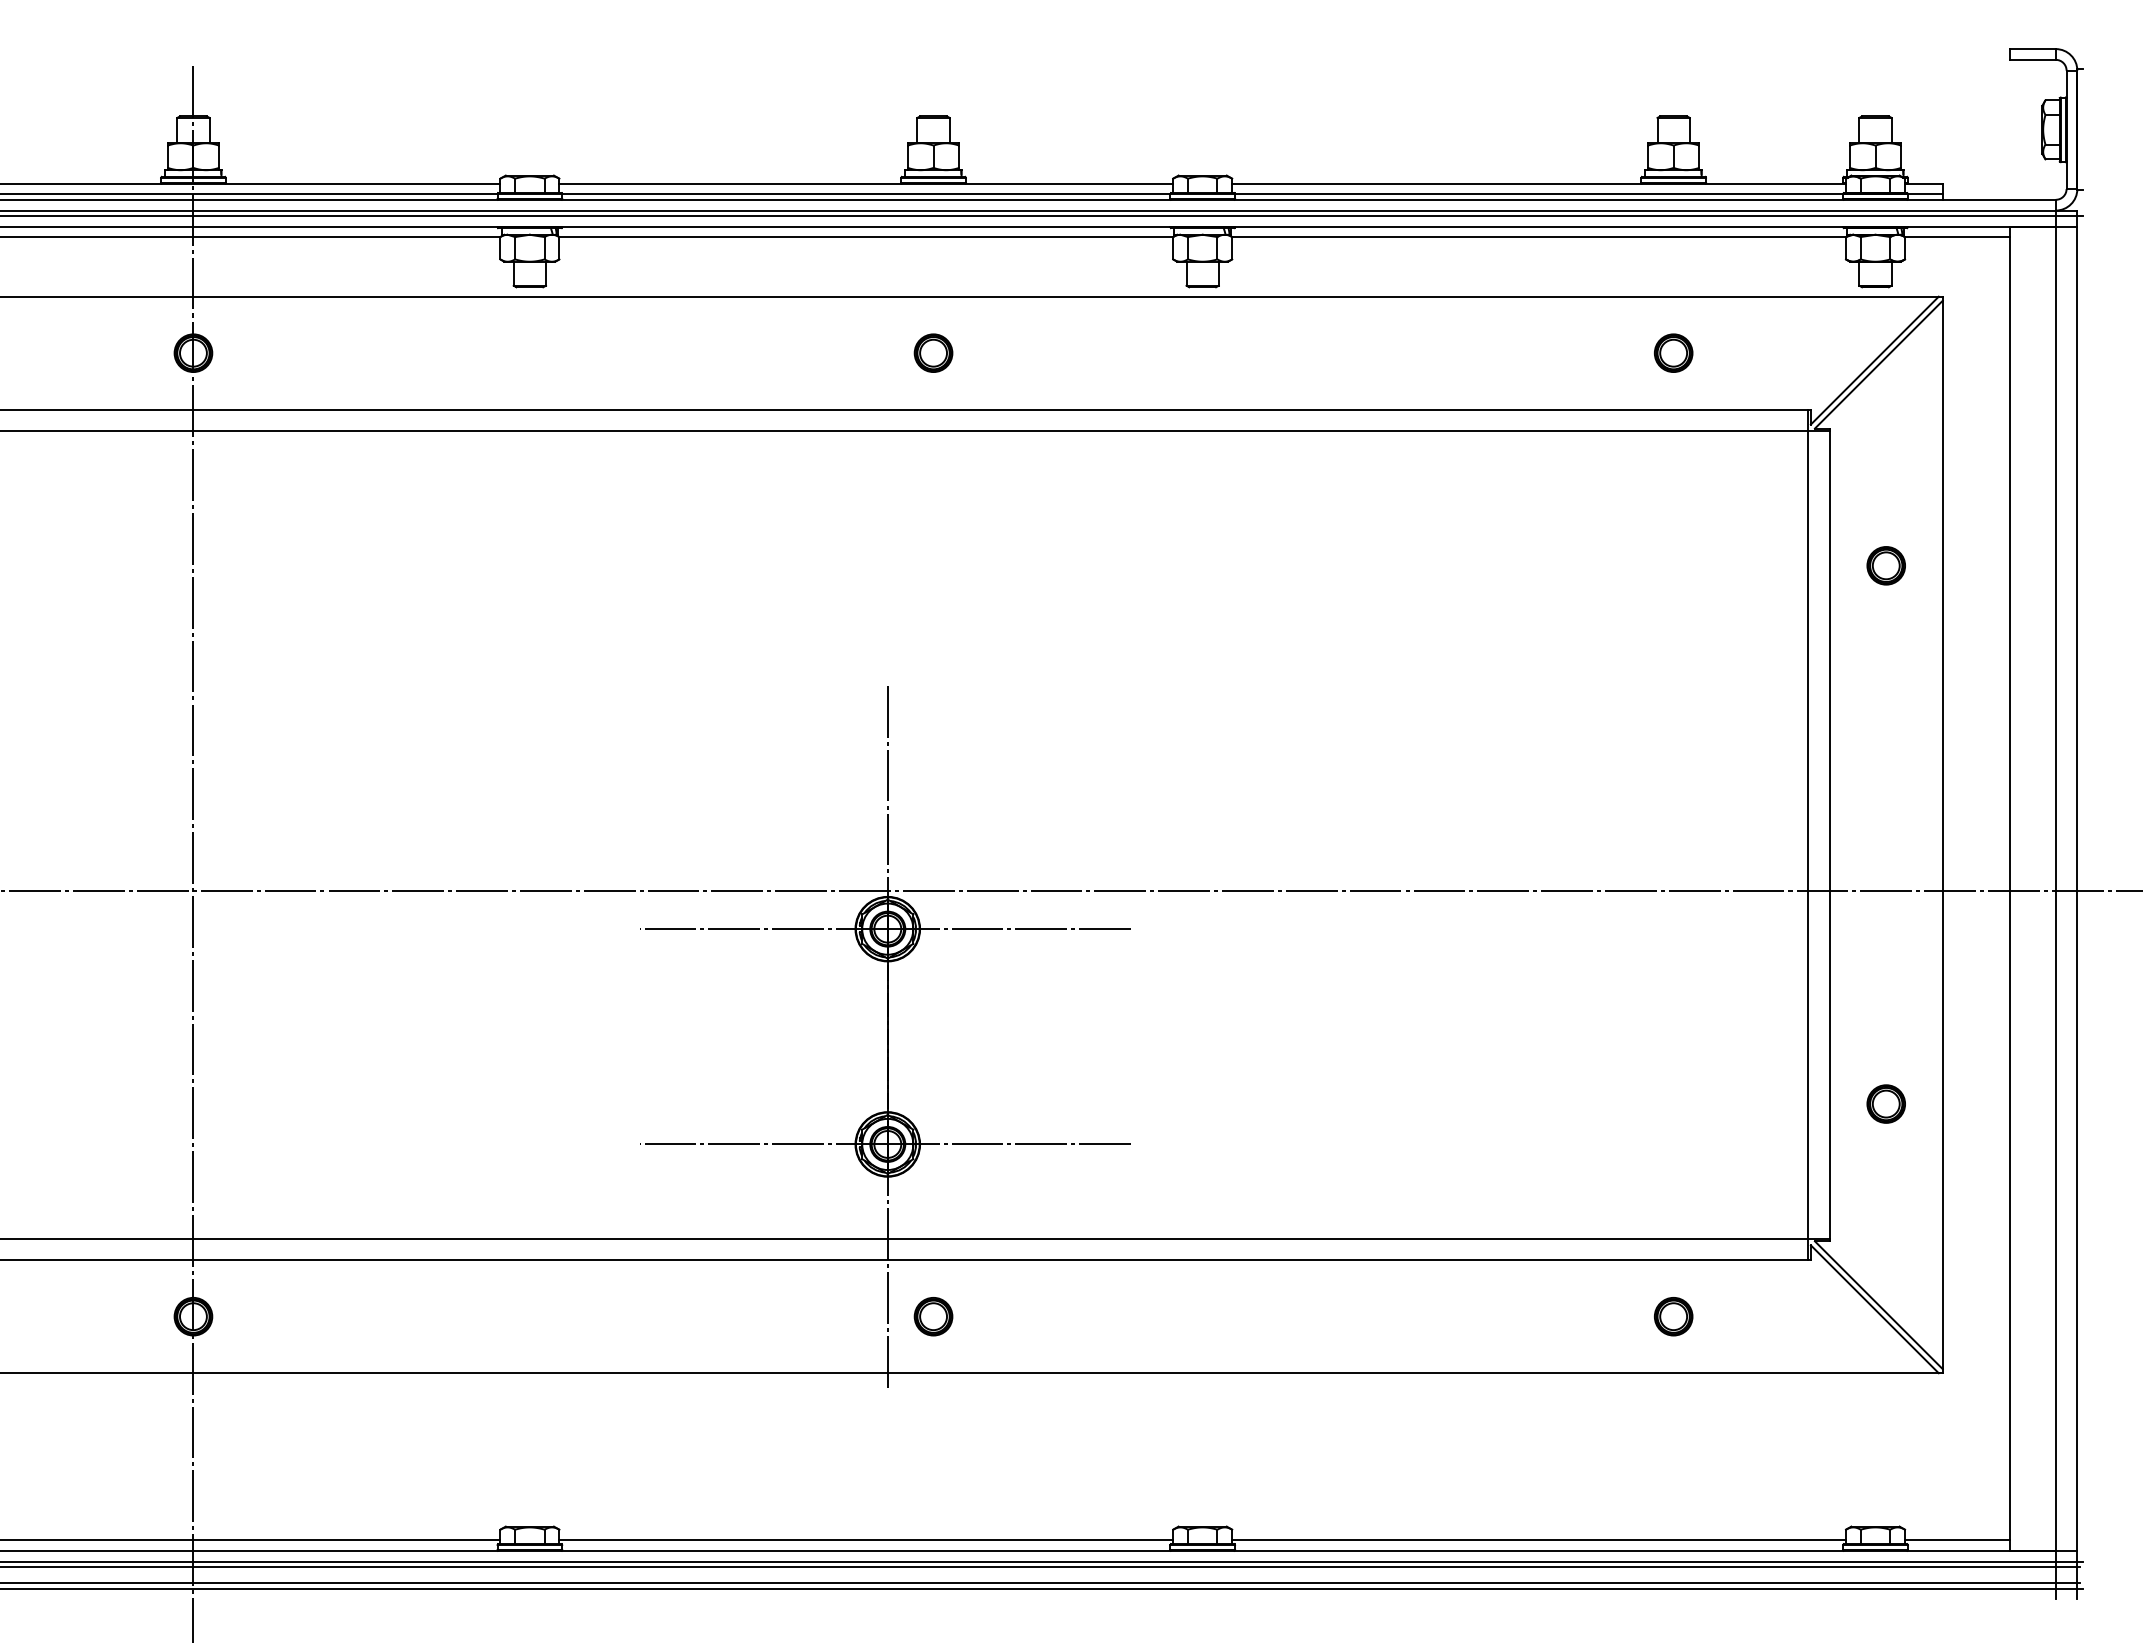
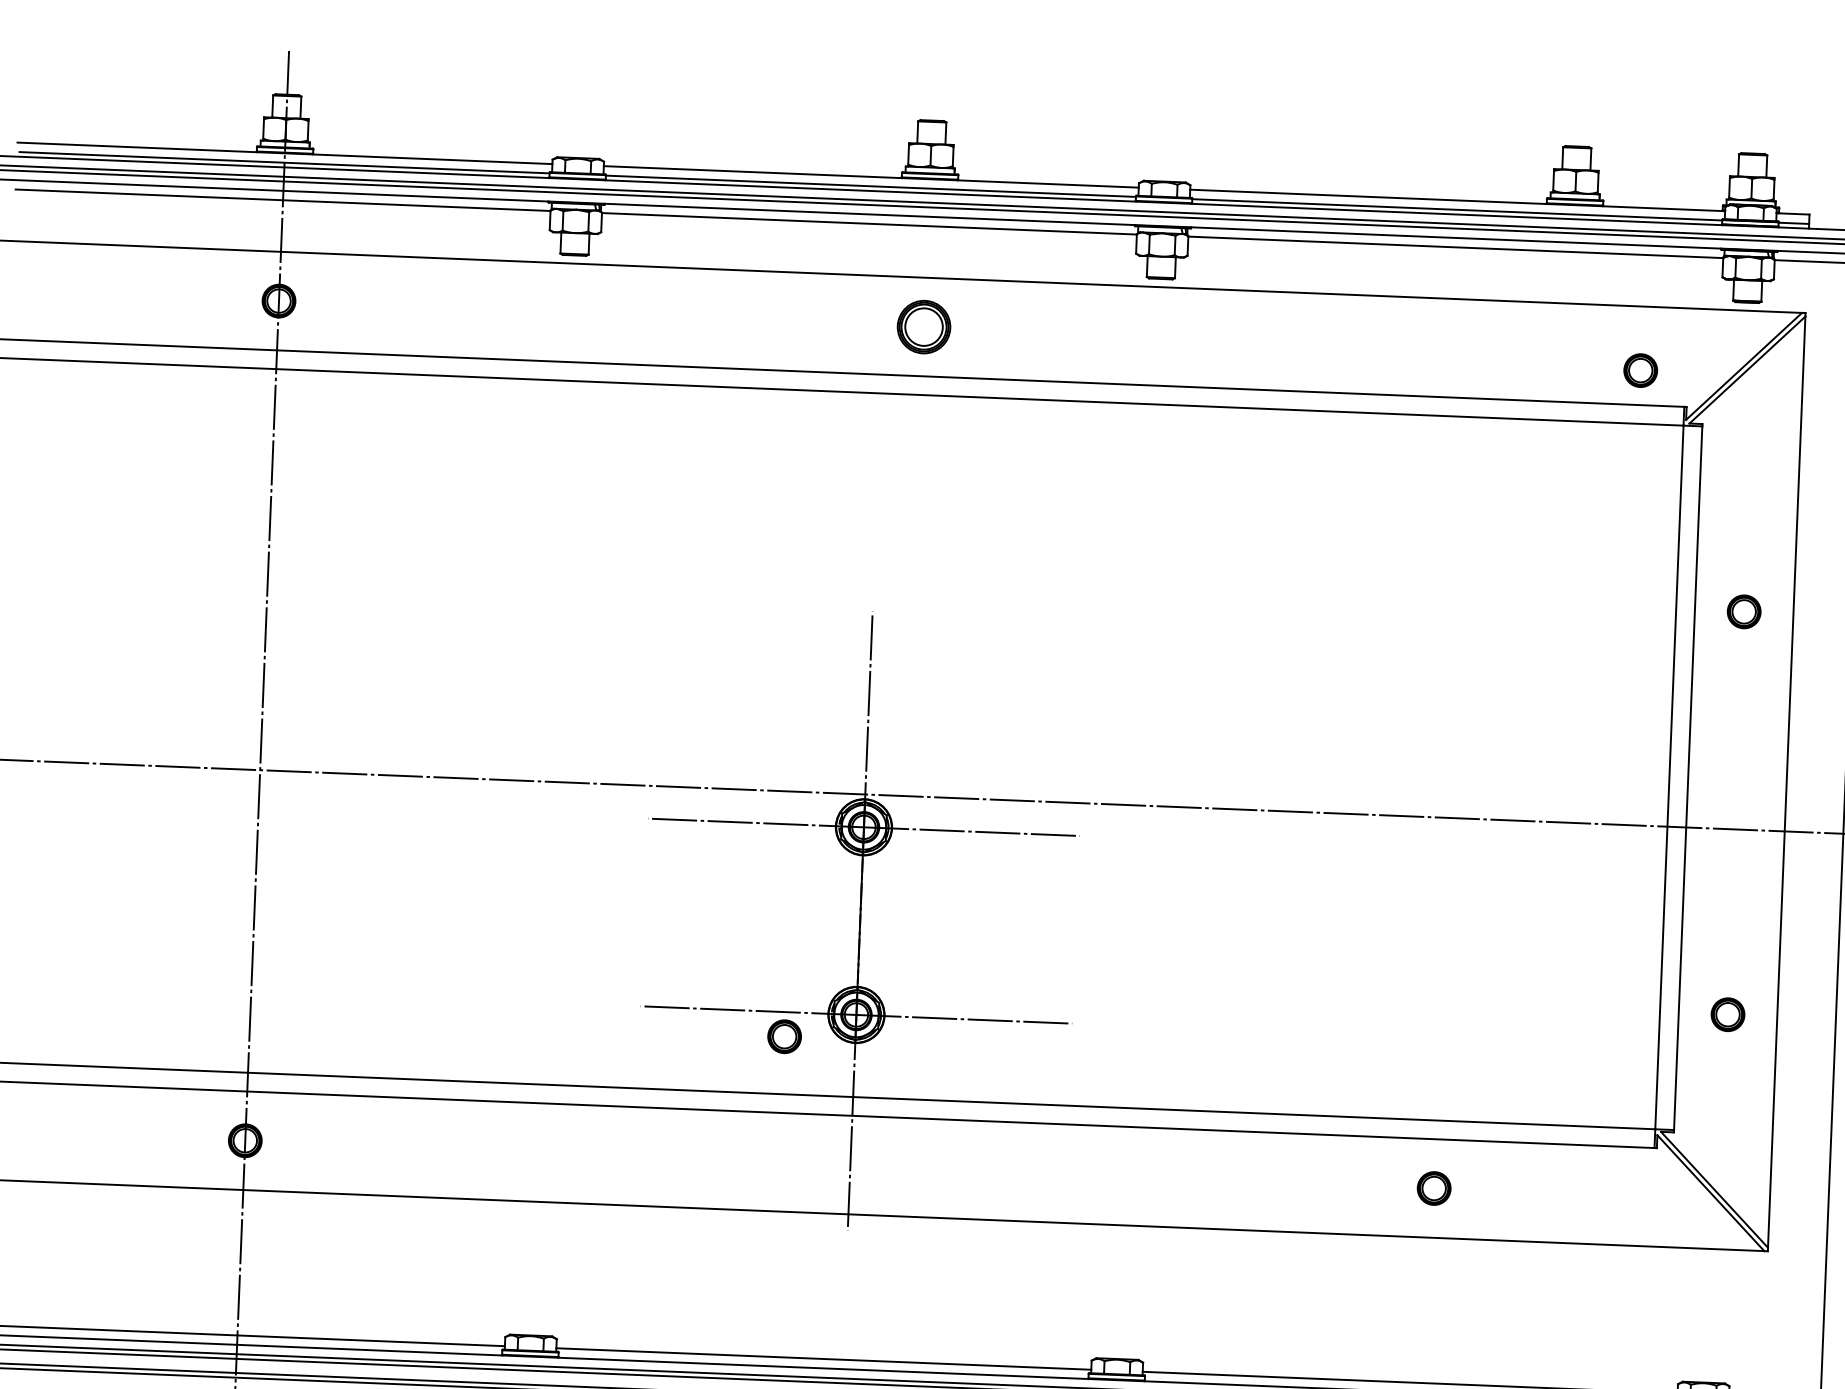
part: (933, 352) -> (923, 326), size x1.6
part: (1673, 352) -> (1640, 370), moved
part: (1885, 565) -> (1743, 611), moved
part: (933, 1316) -> (784, 1036), moved
part: (1673, 1316) -> (1434, 1188), moved

